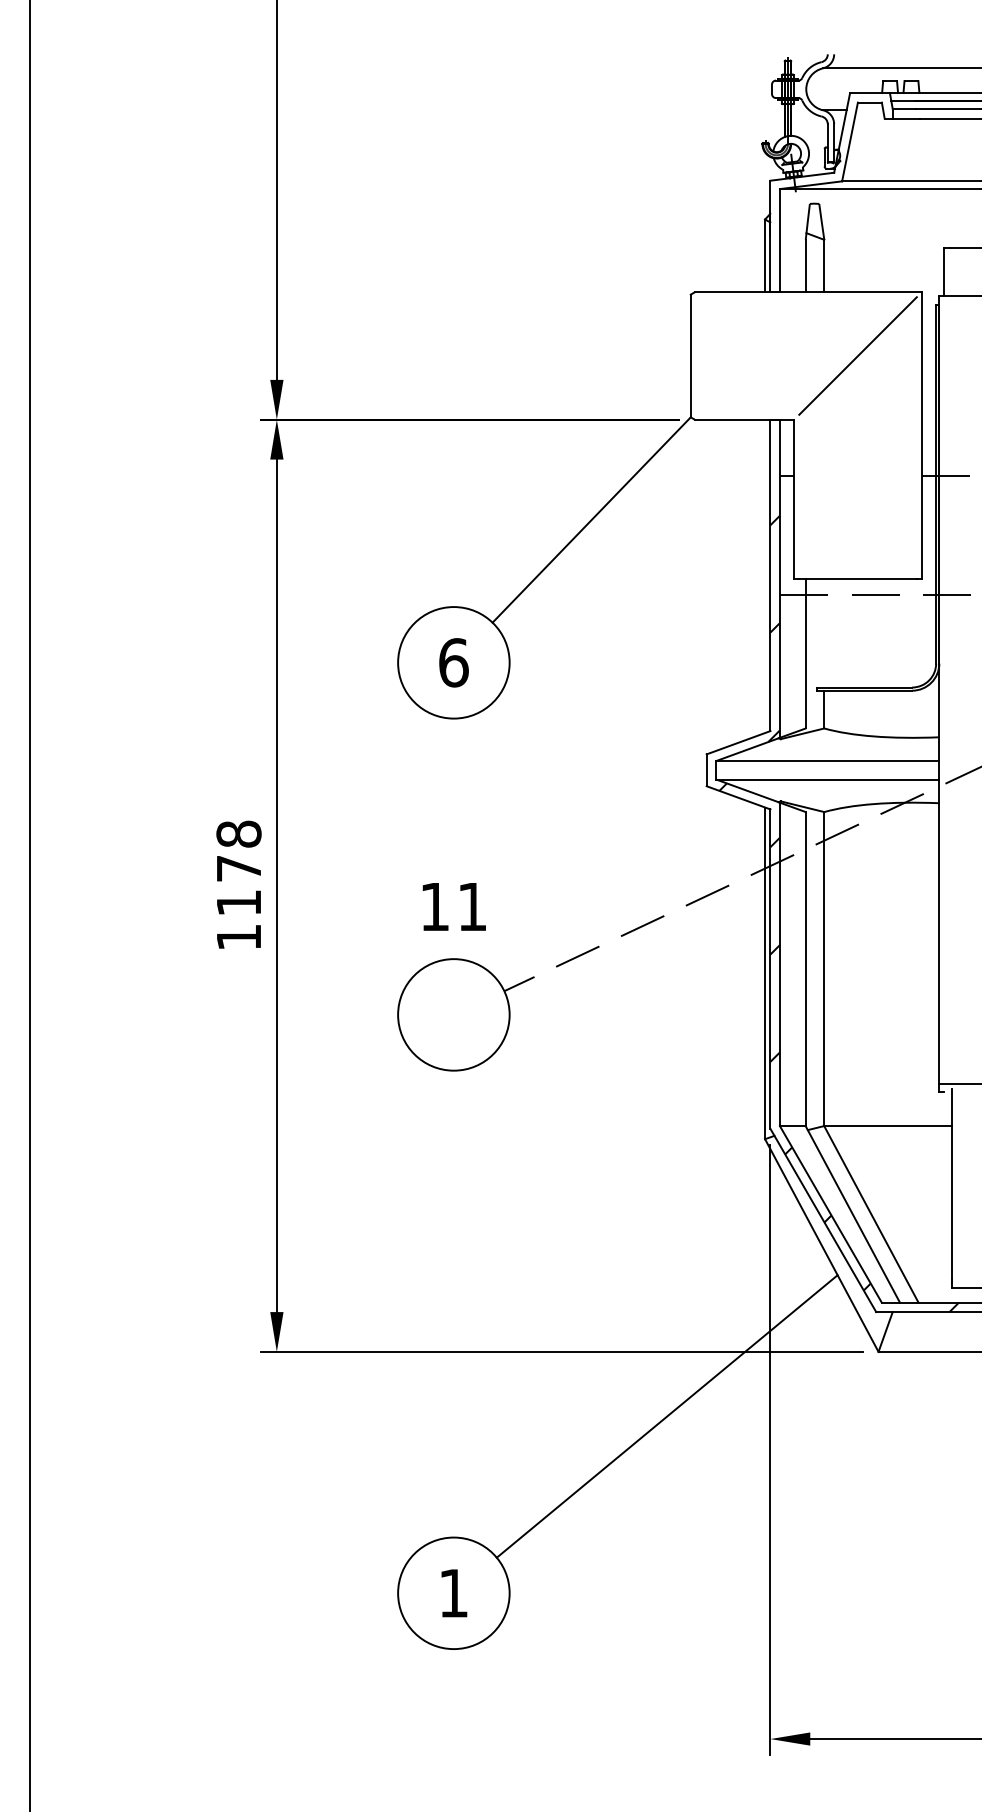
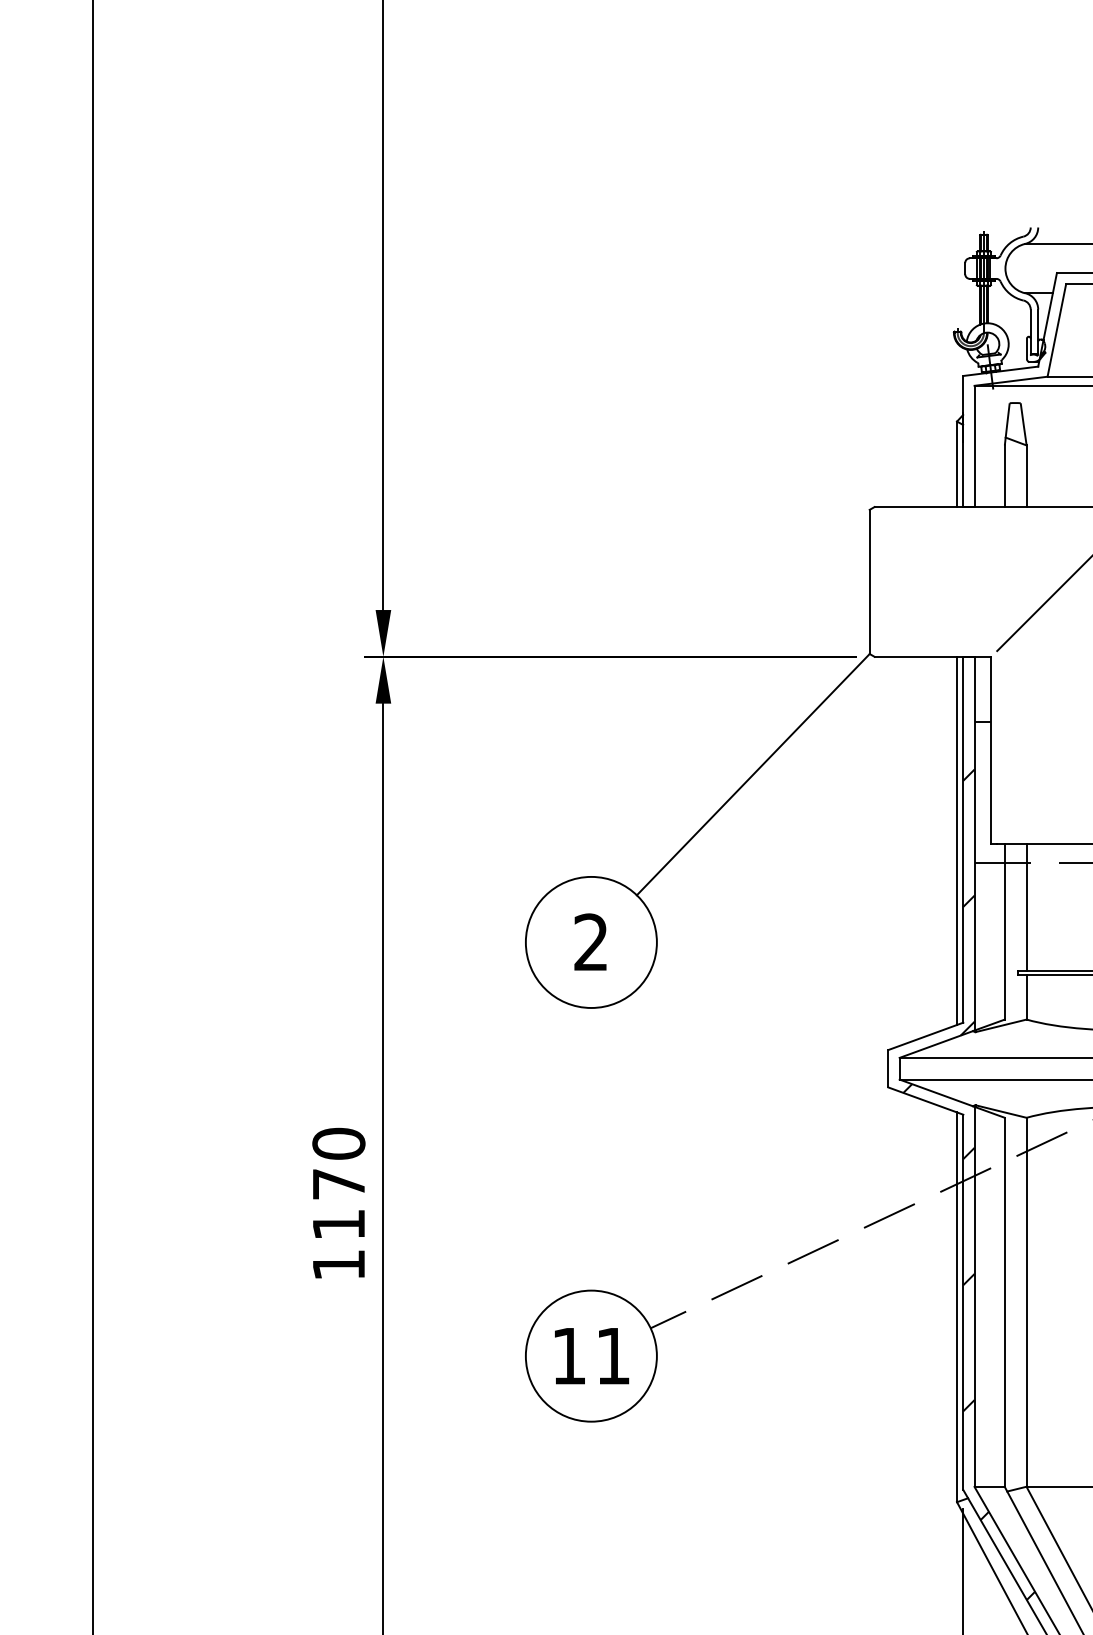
line: (765, 576) -> (957, 841), added
line: (824, 632) -> (1026, 906), added
text: (453, 662) -> (590, 942), 6 -> 2
text: (238, 833) -> (338, 1142), 1178 -> 1170
text: (453, 906) -> (590, 1355), moved

